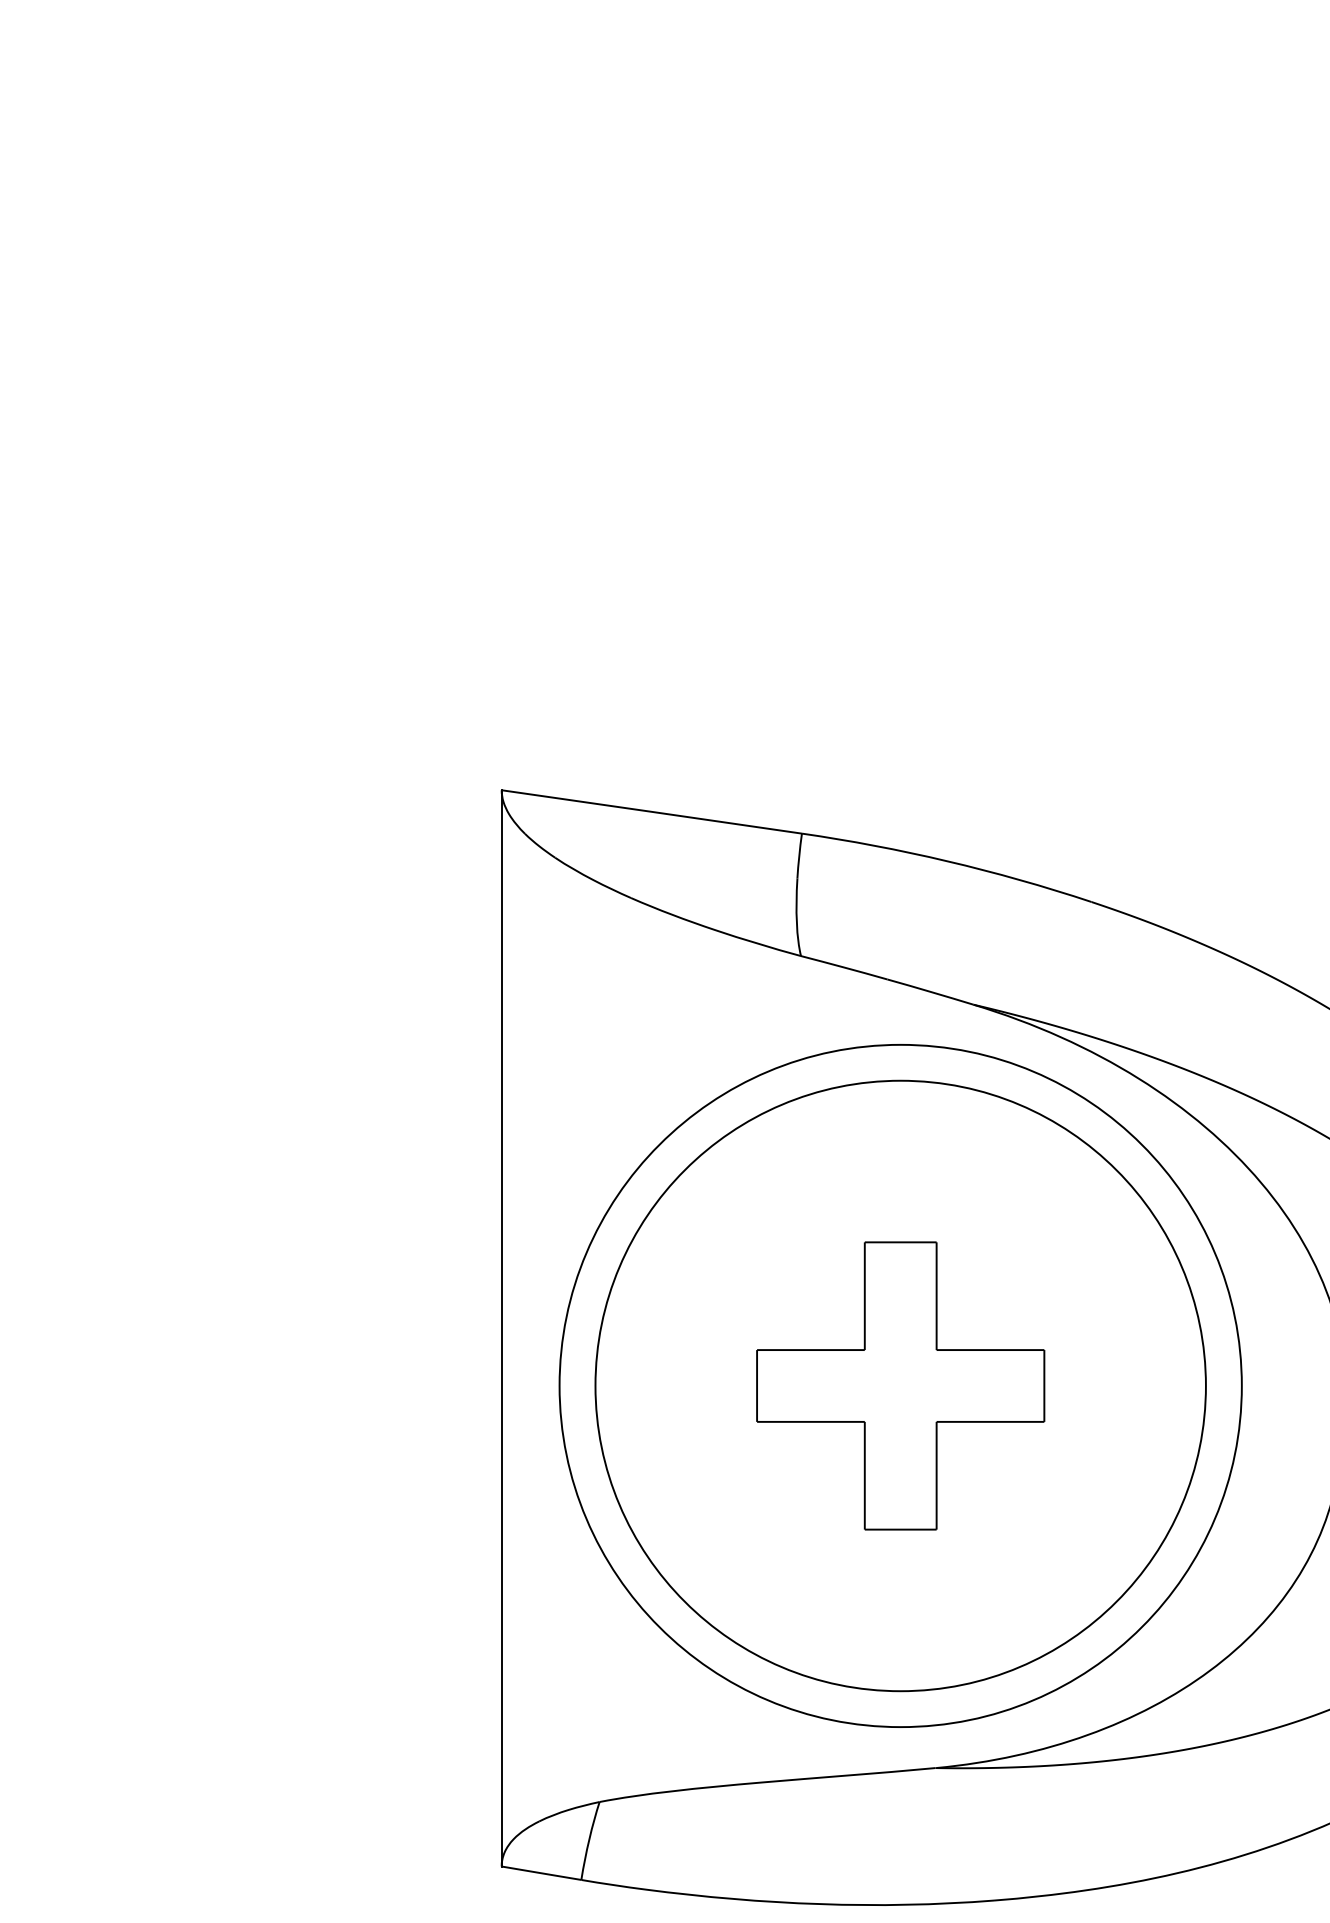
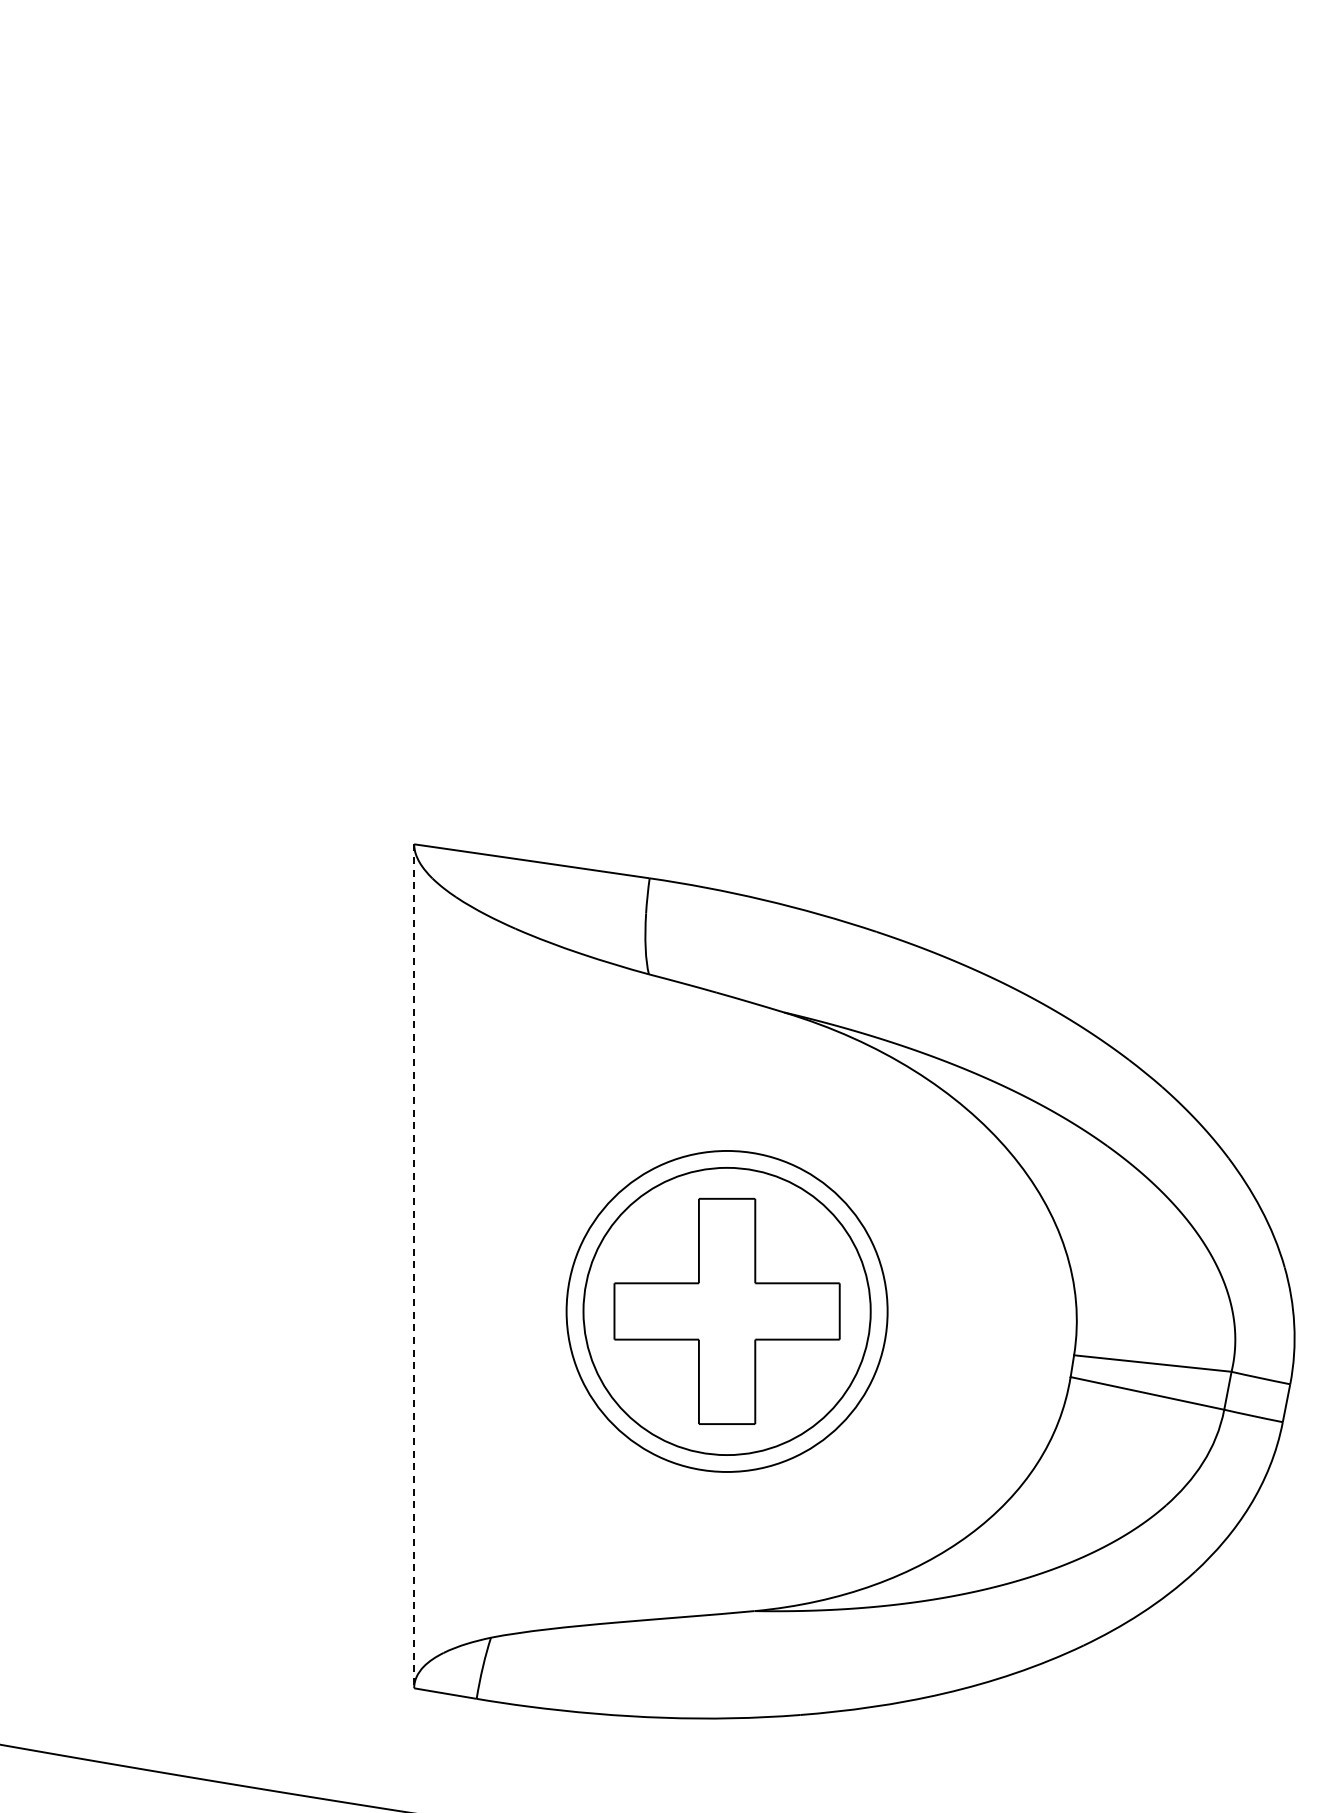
line: (502, 1328) -> (414, 1266), solid -> dashed
circle: (899, 1384) -> (726, 1310), size x0.6
circle: (899, 1386) -> (726, 1311), size x0.6

